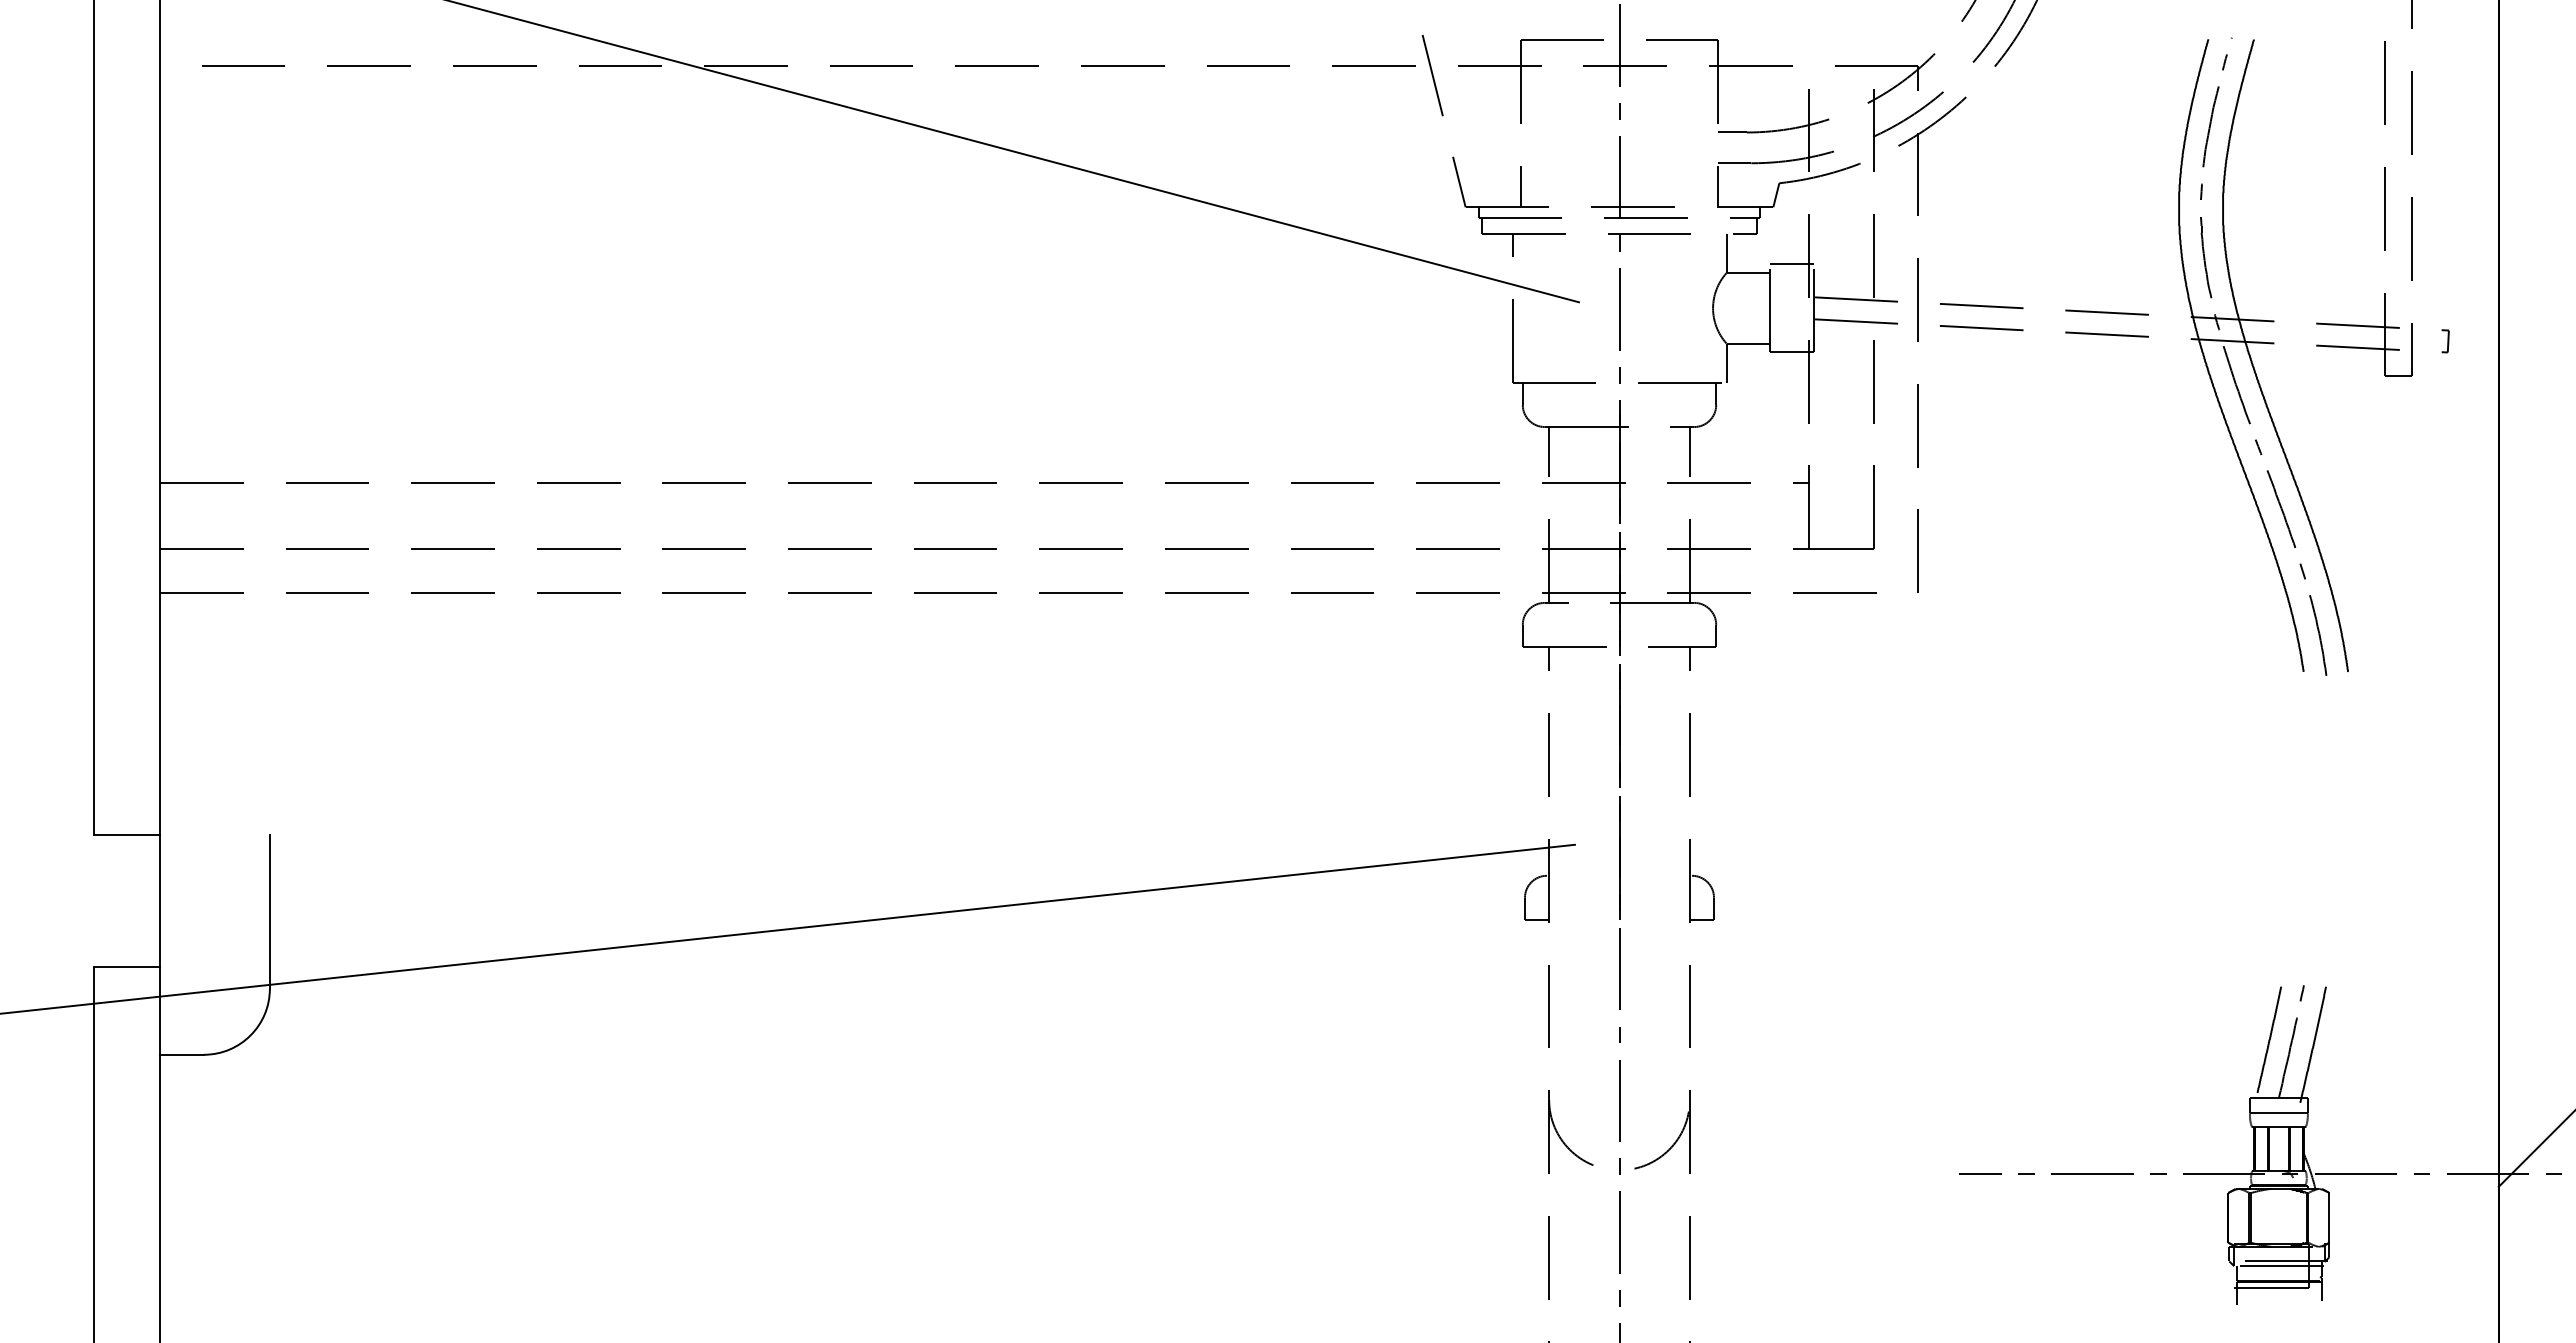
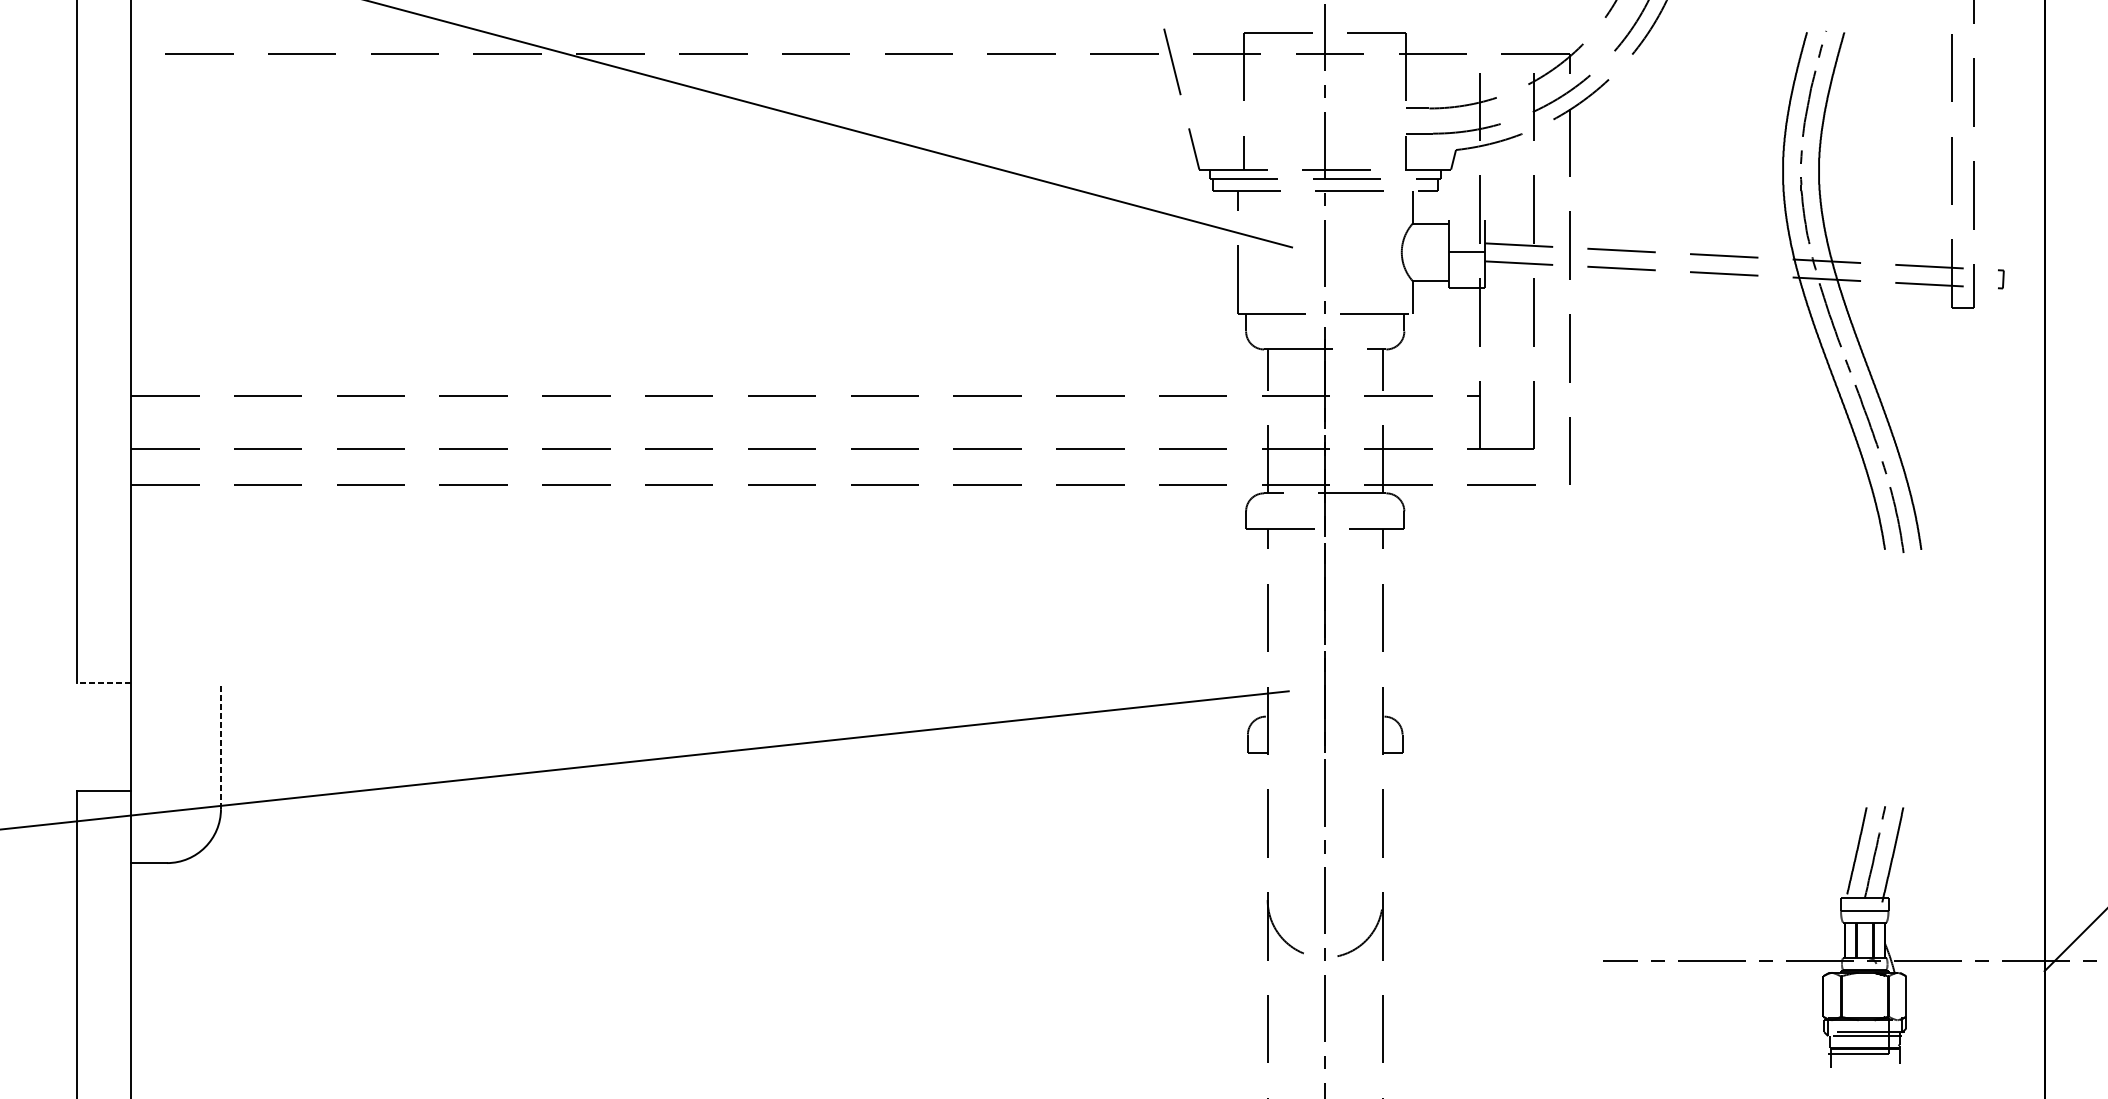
line: (1792, 264) -> (1466, 251), moved
line: (127, 834) -> (104, 682), solid -> dashed
line: (269, 911) -> (220, 745), solid -> dashed

